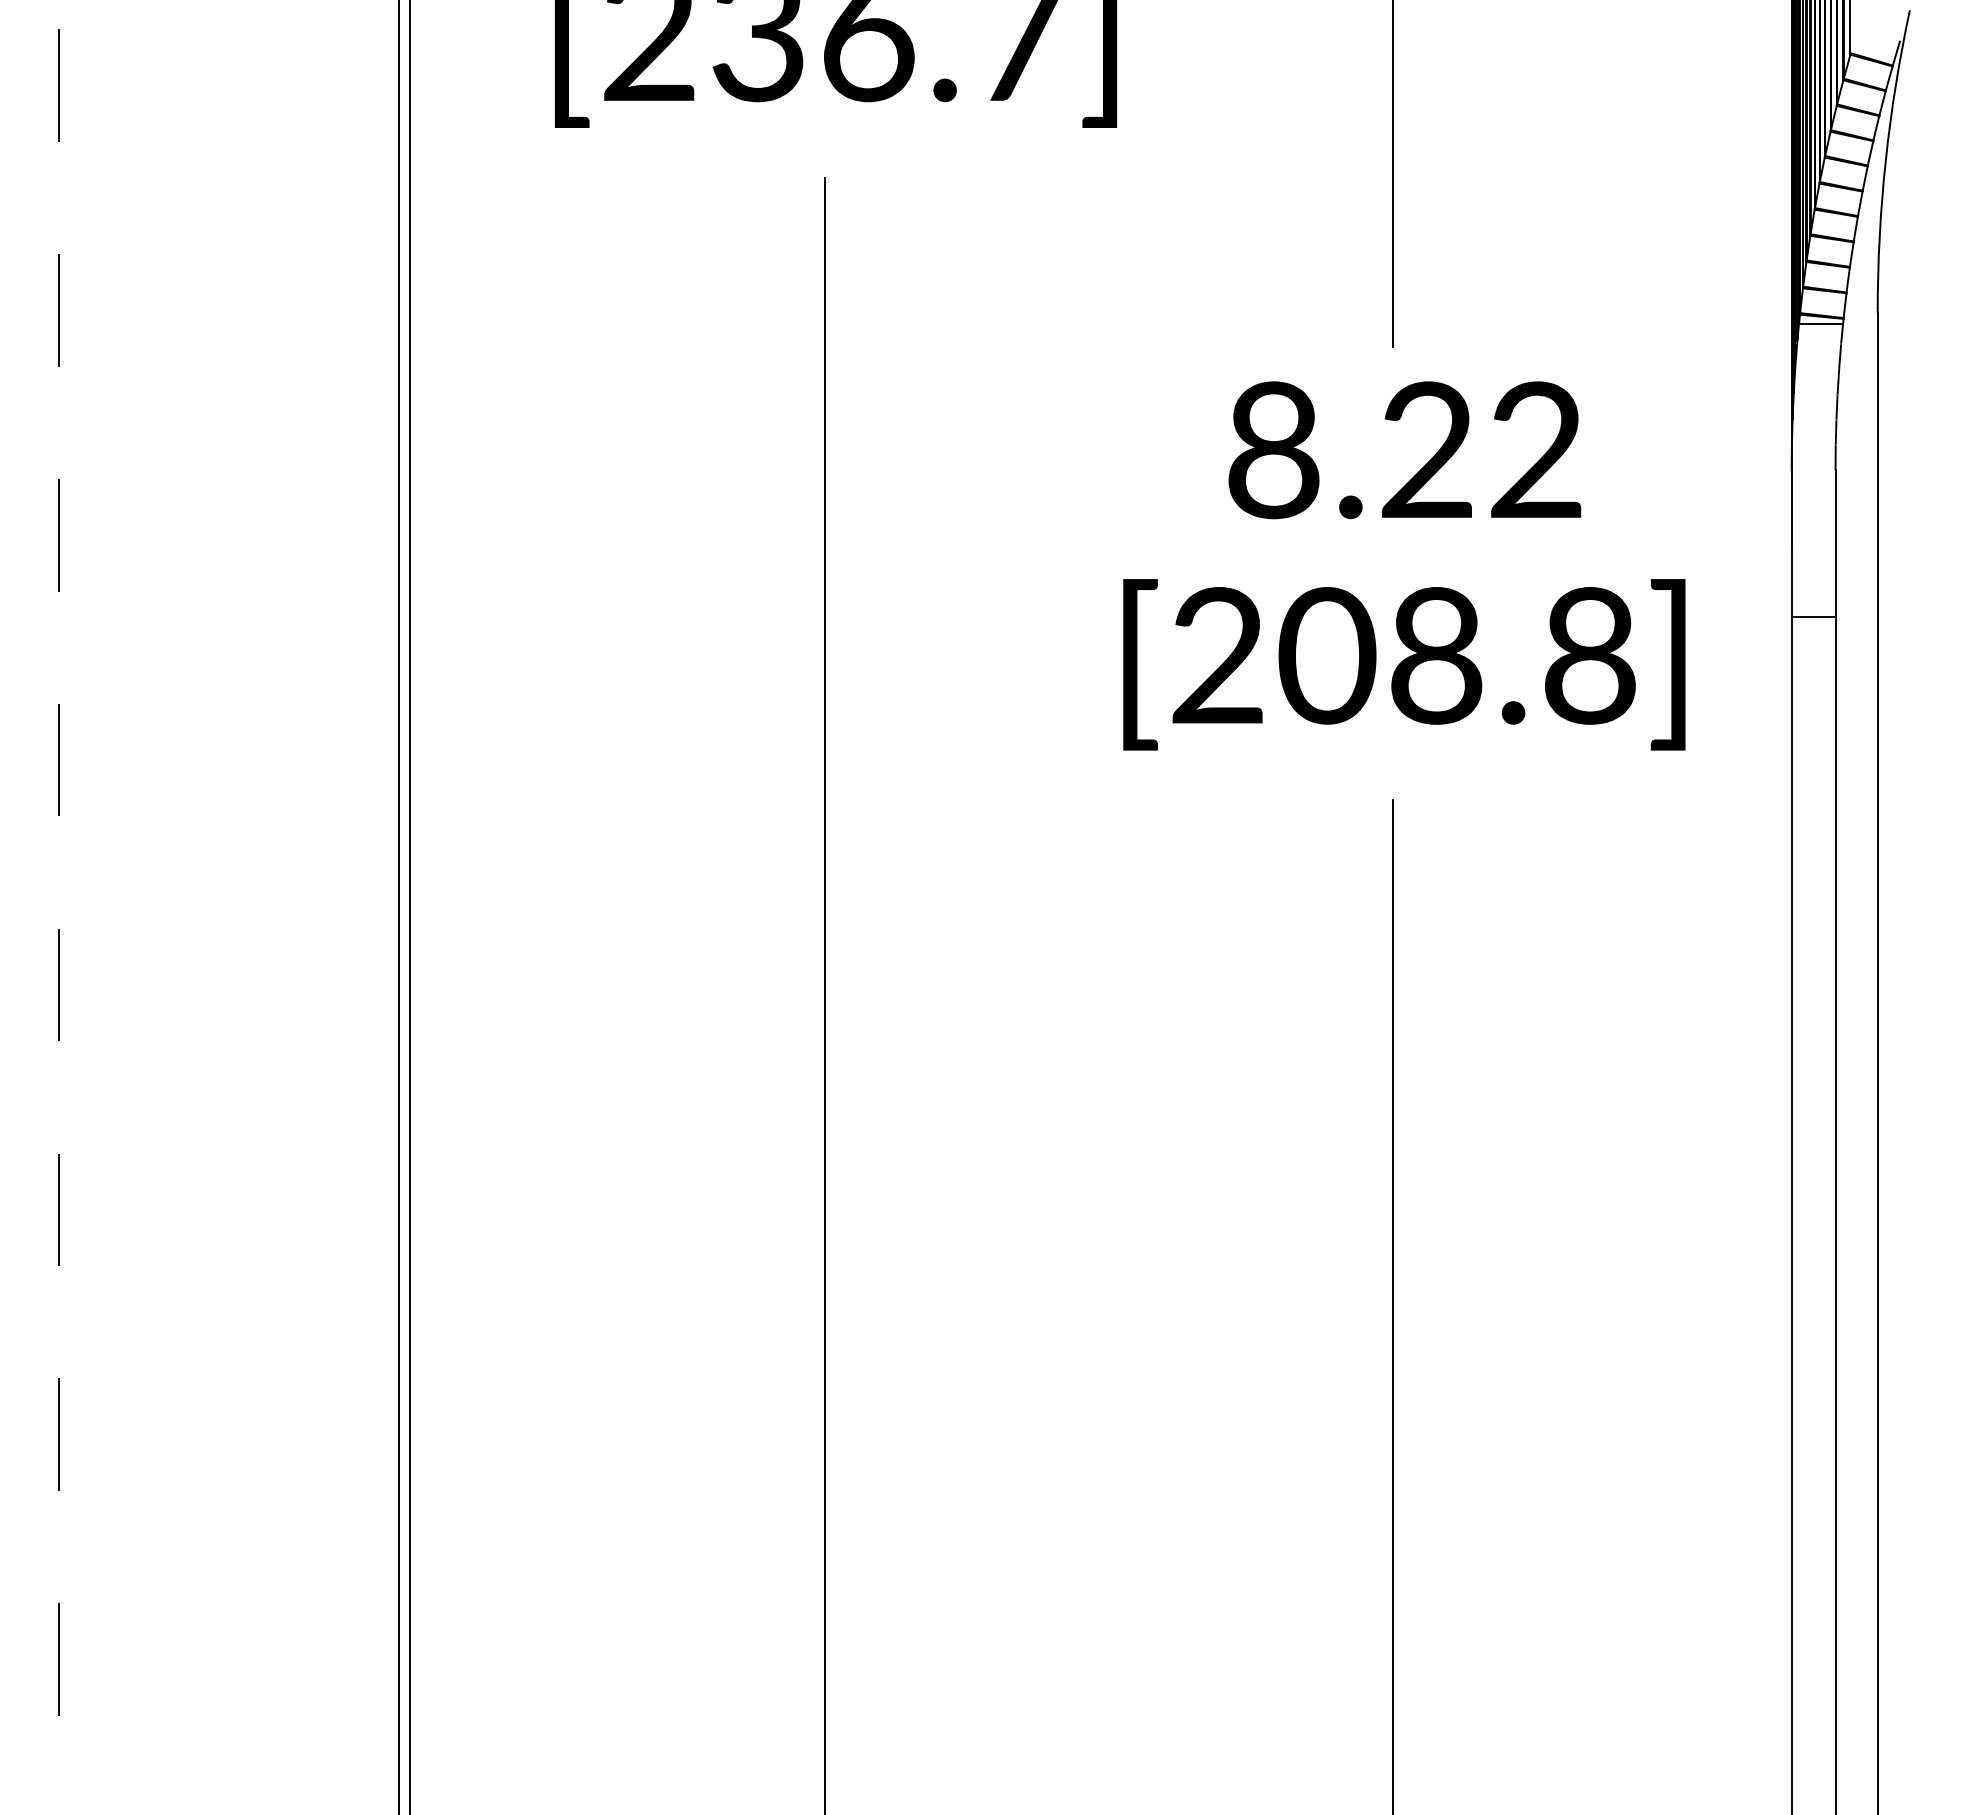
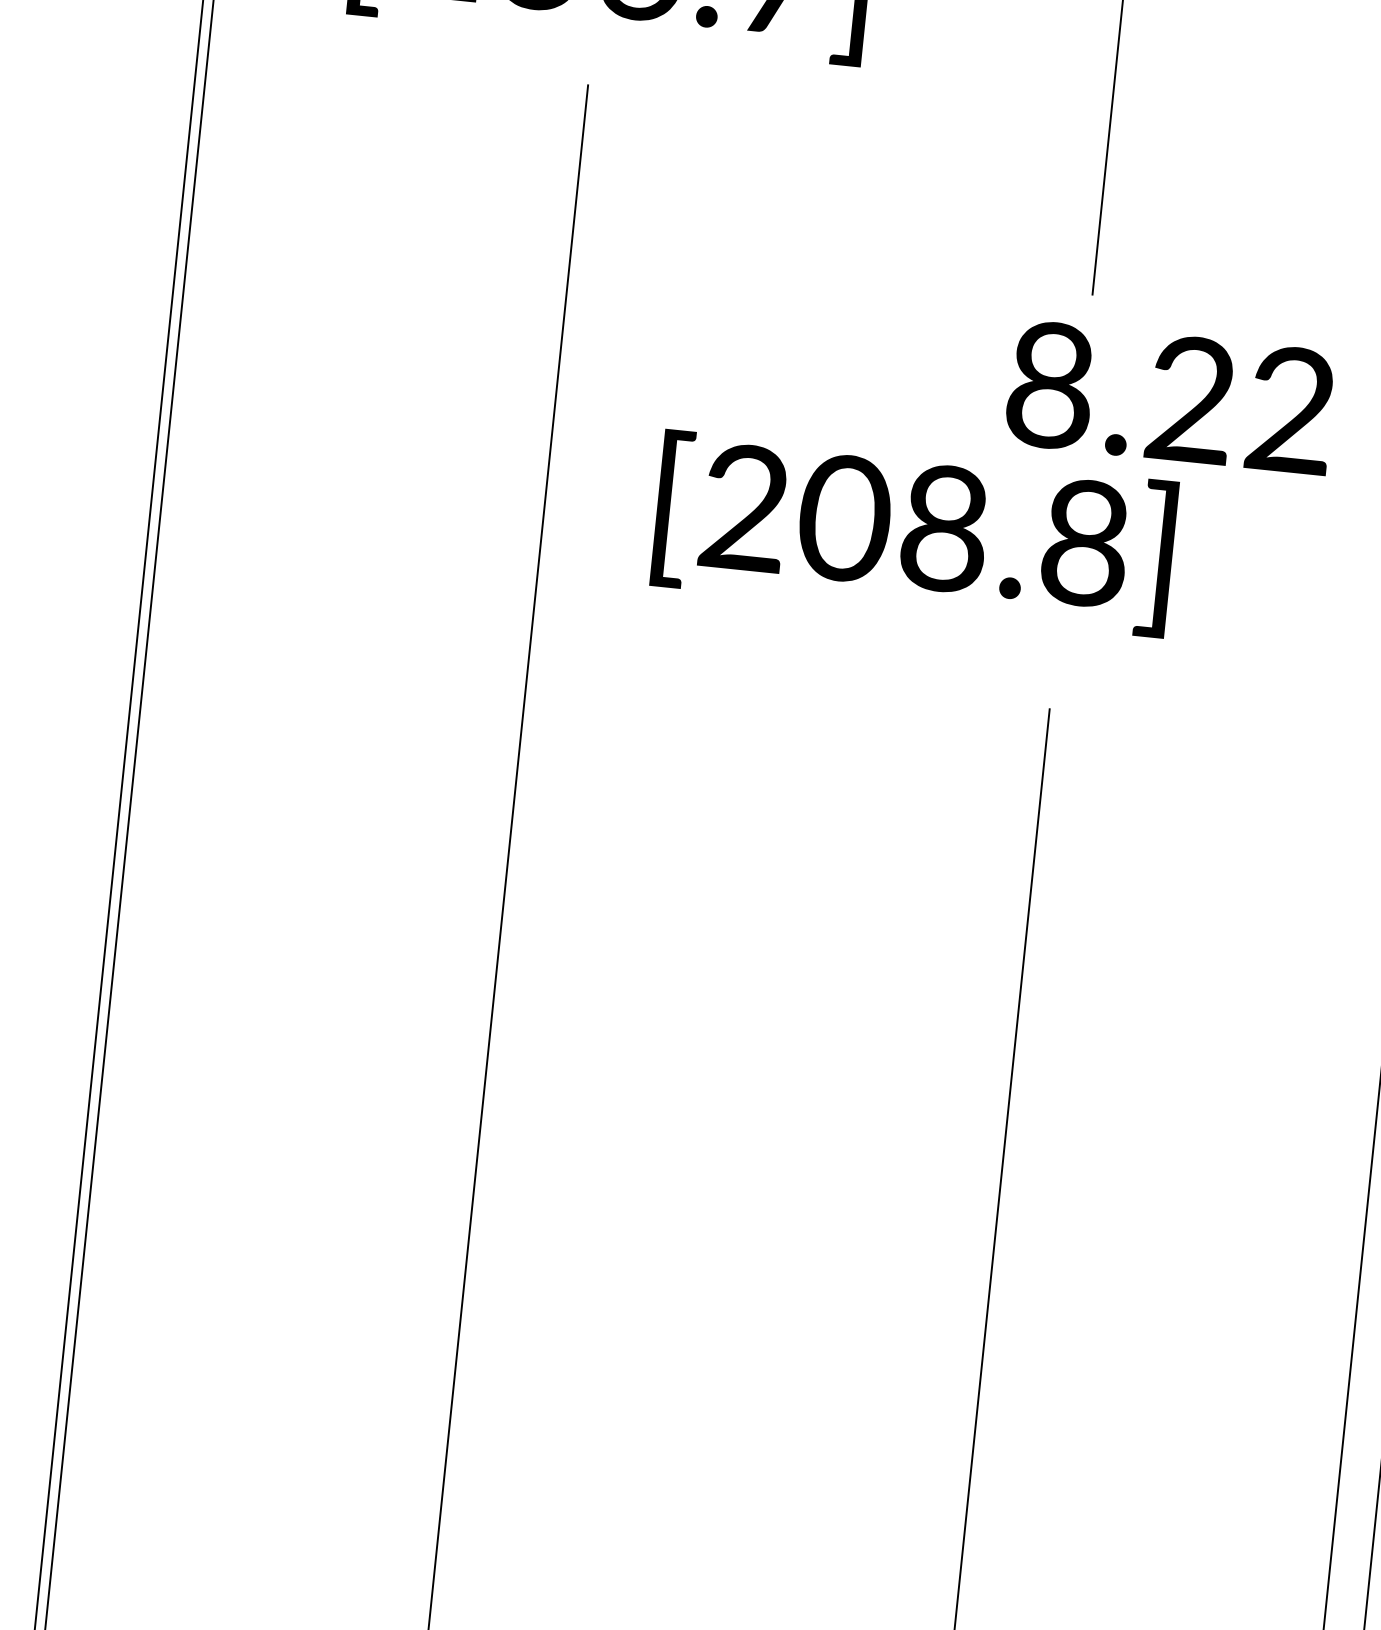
text: (1404, 450) -> (1170, 397), moved
text: (1404, 664) -> (914, 533), moved

